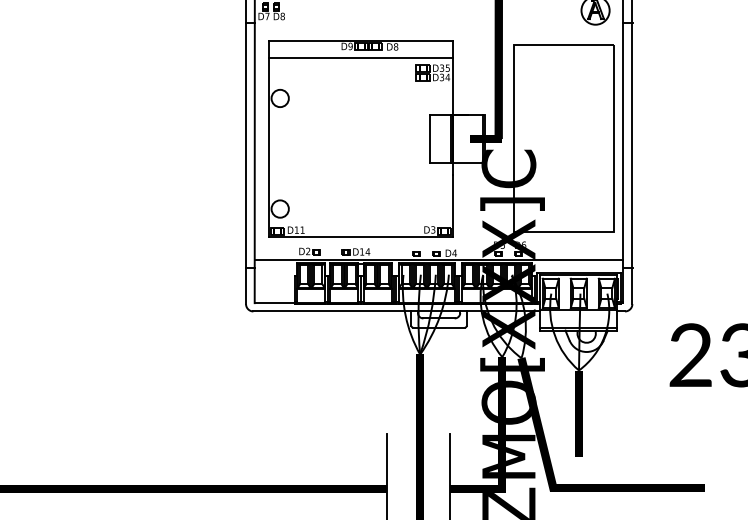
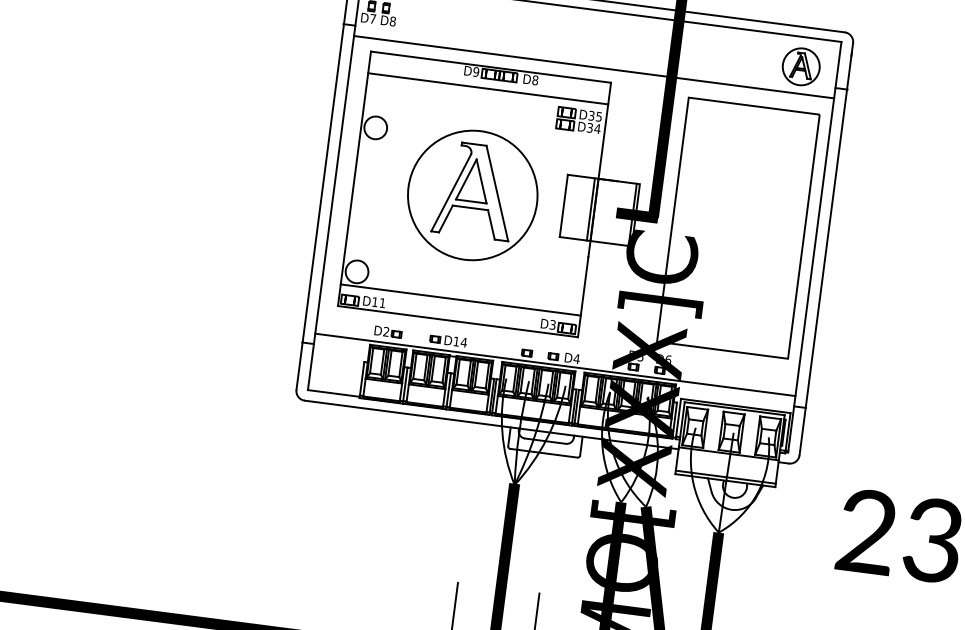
line: (438, 31) -> (593, 67), added
part: (359, 139) -> (472, 194), added
line: (361, 220) -> (460, 300), added

